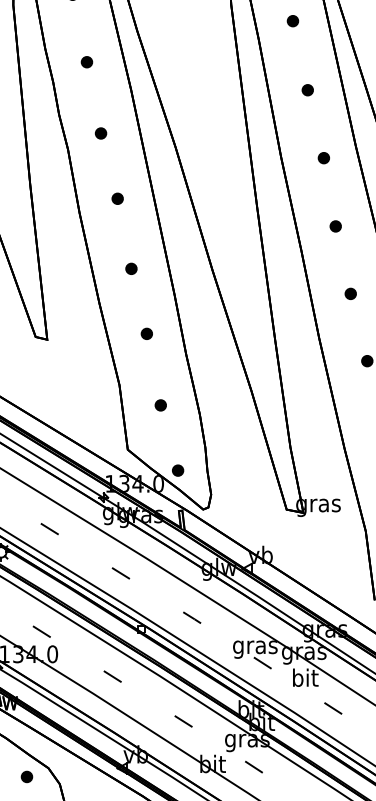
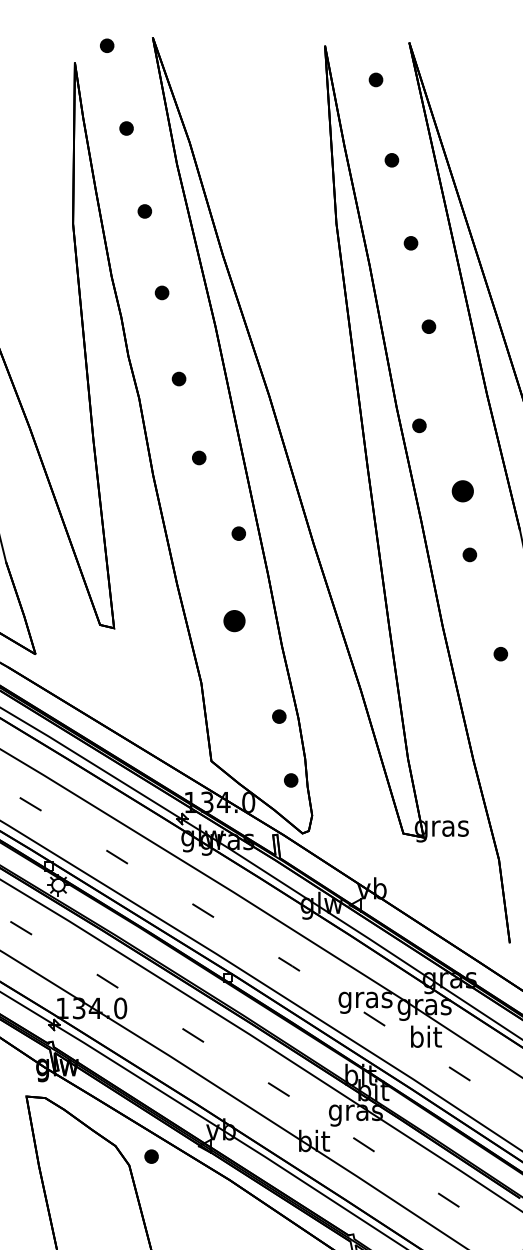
part: (323, 157) -> (419, 425), moved
part: (335, 226) -> (462, 491), size x1.6
part: (131, 268) -> (238, 533), moved
part: (350, 293) -> (469, 554), moved
part: (146, 334) -> (234, 621), size x1.6
part: (160, 405) -> (279, 716), moved
part: (178, 470) -> (291, 780), moved
part: (26, 776) -> (151, 1156), moved

